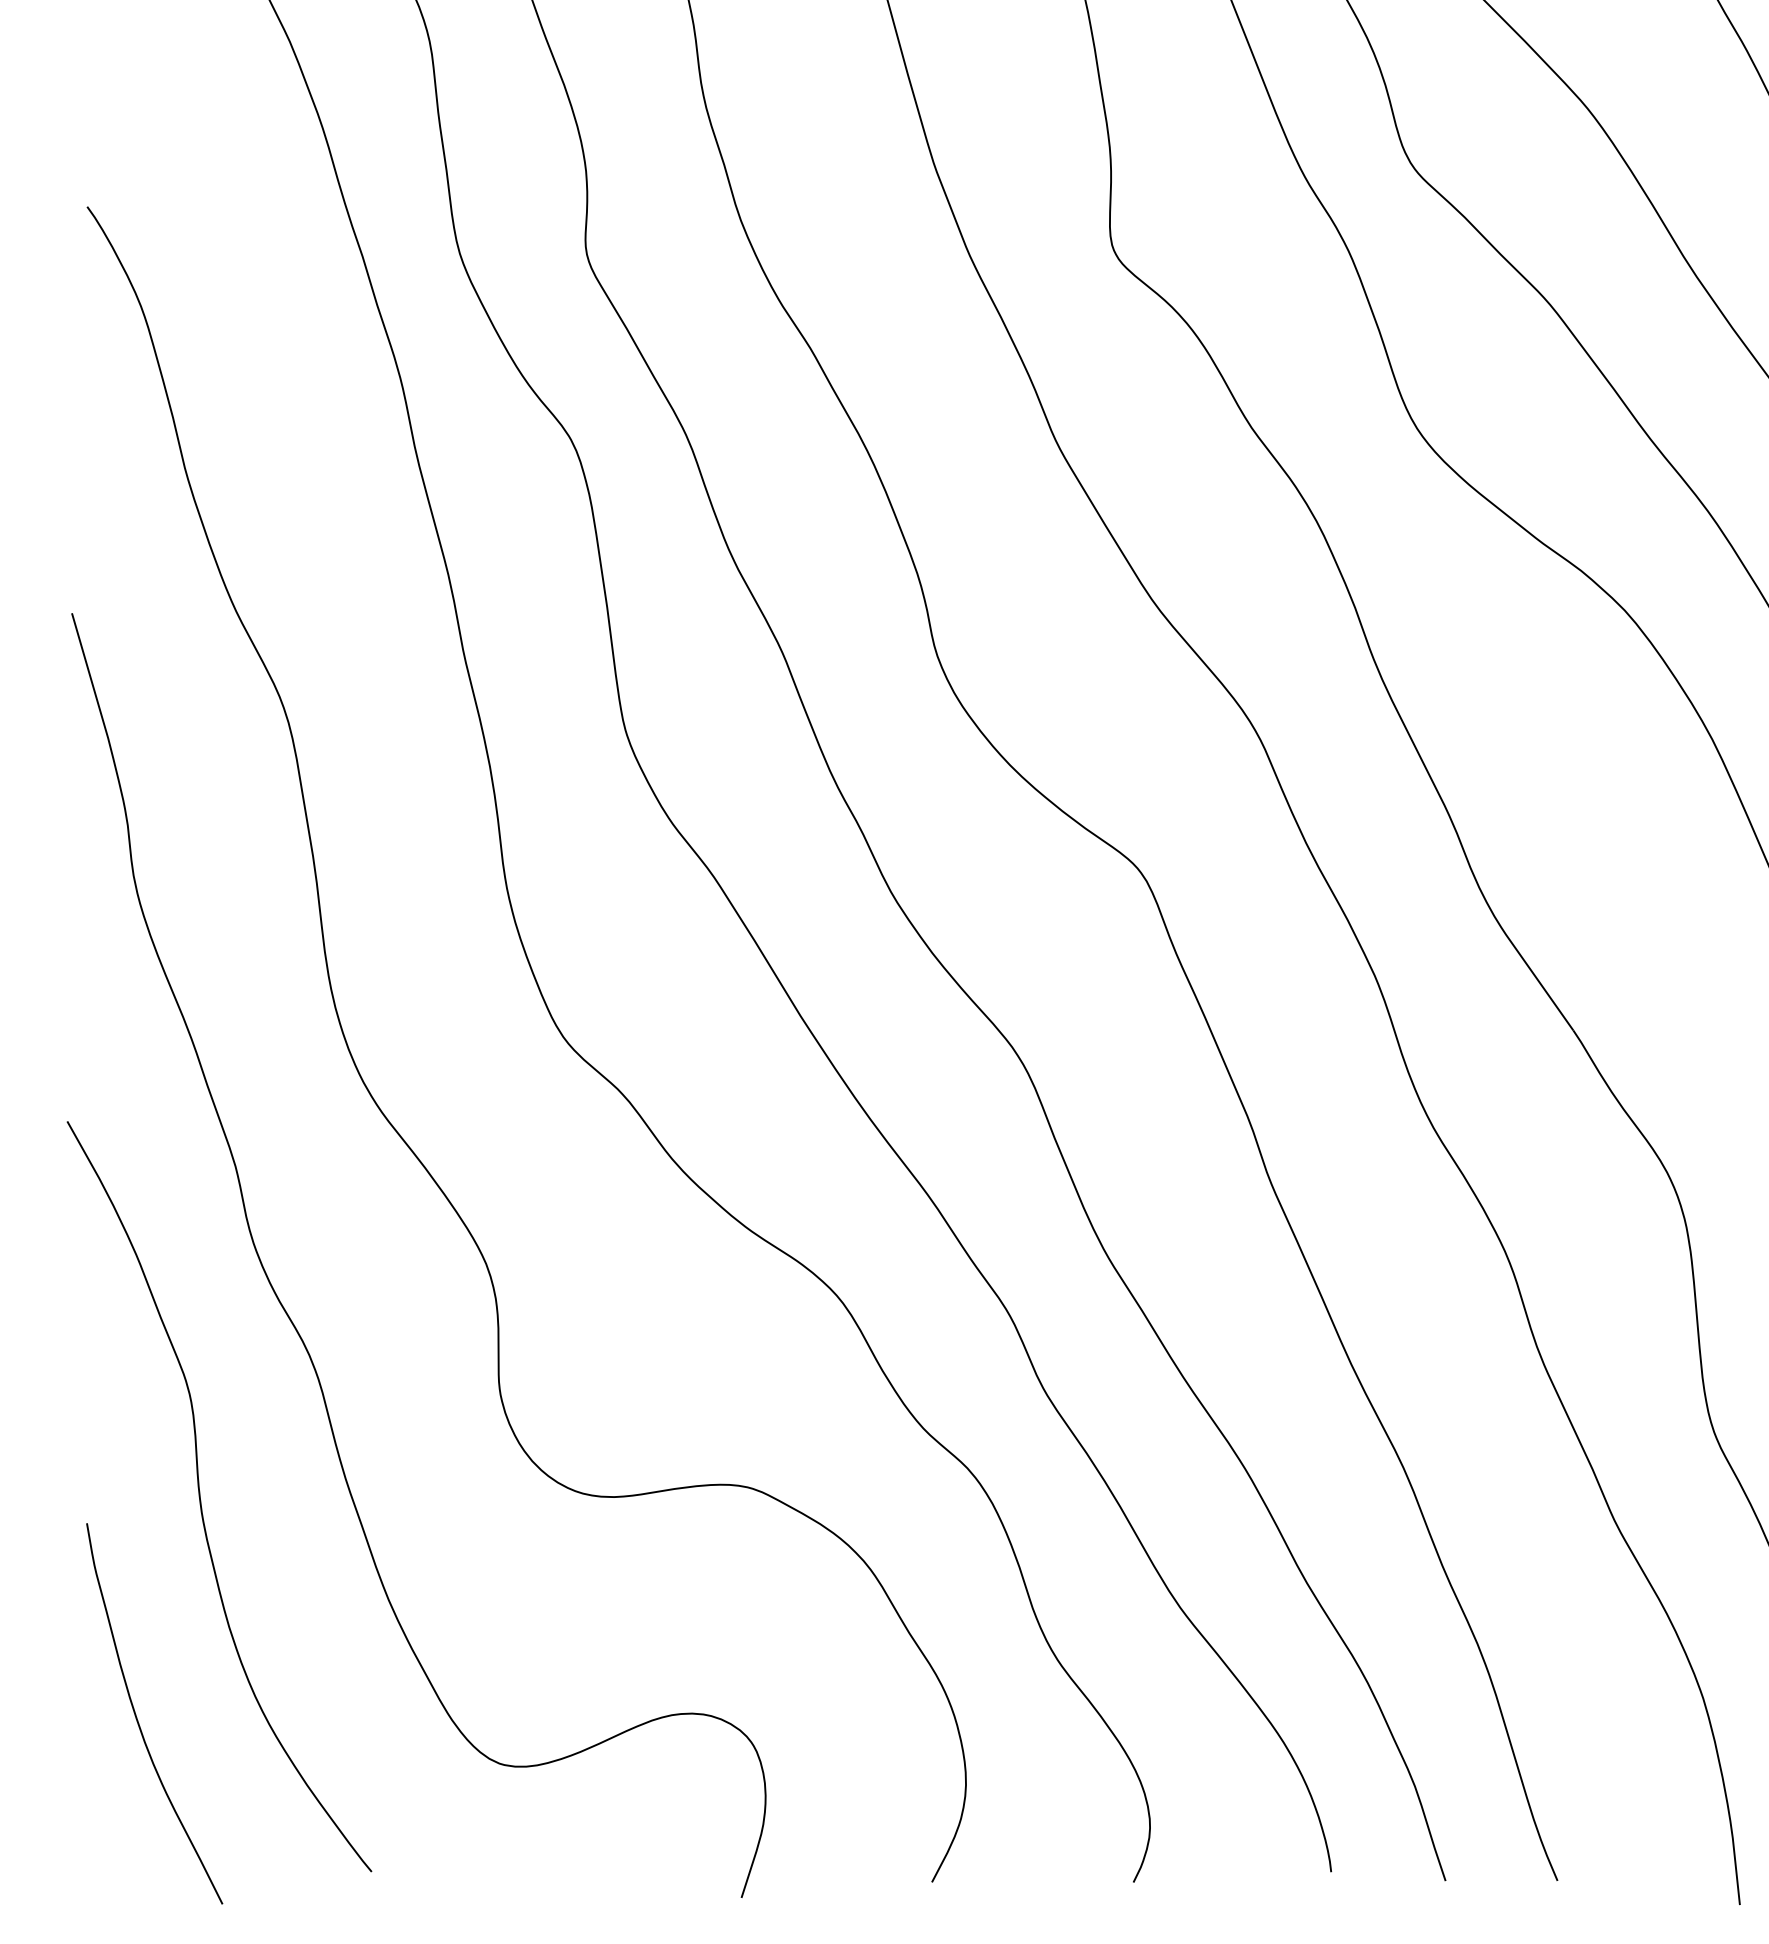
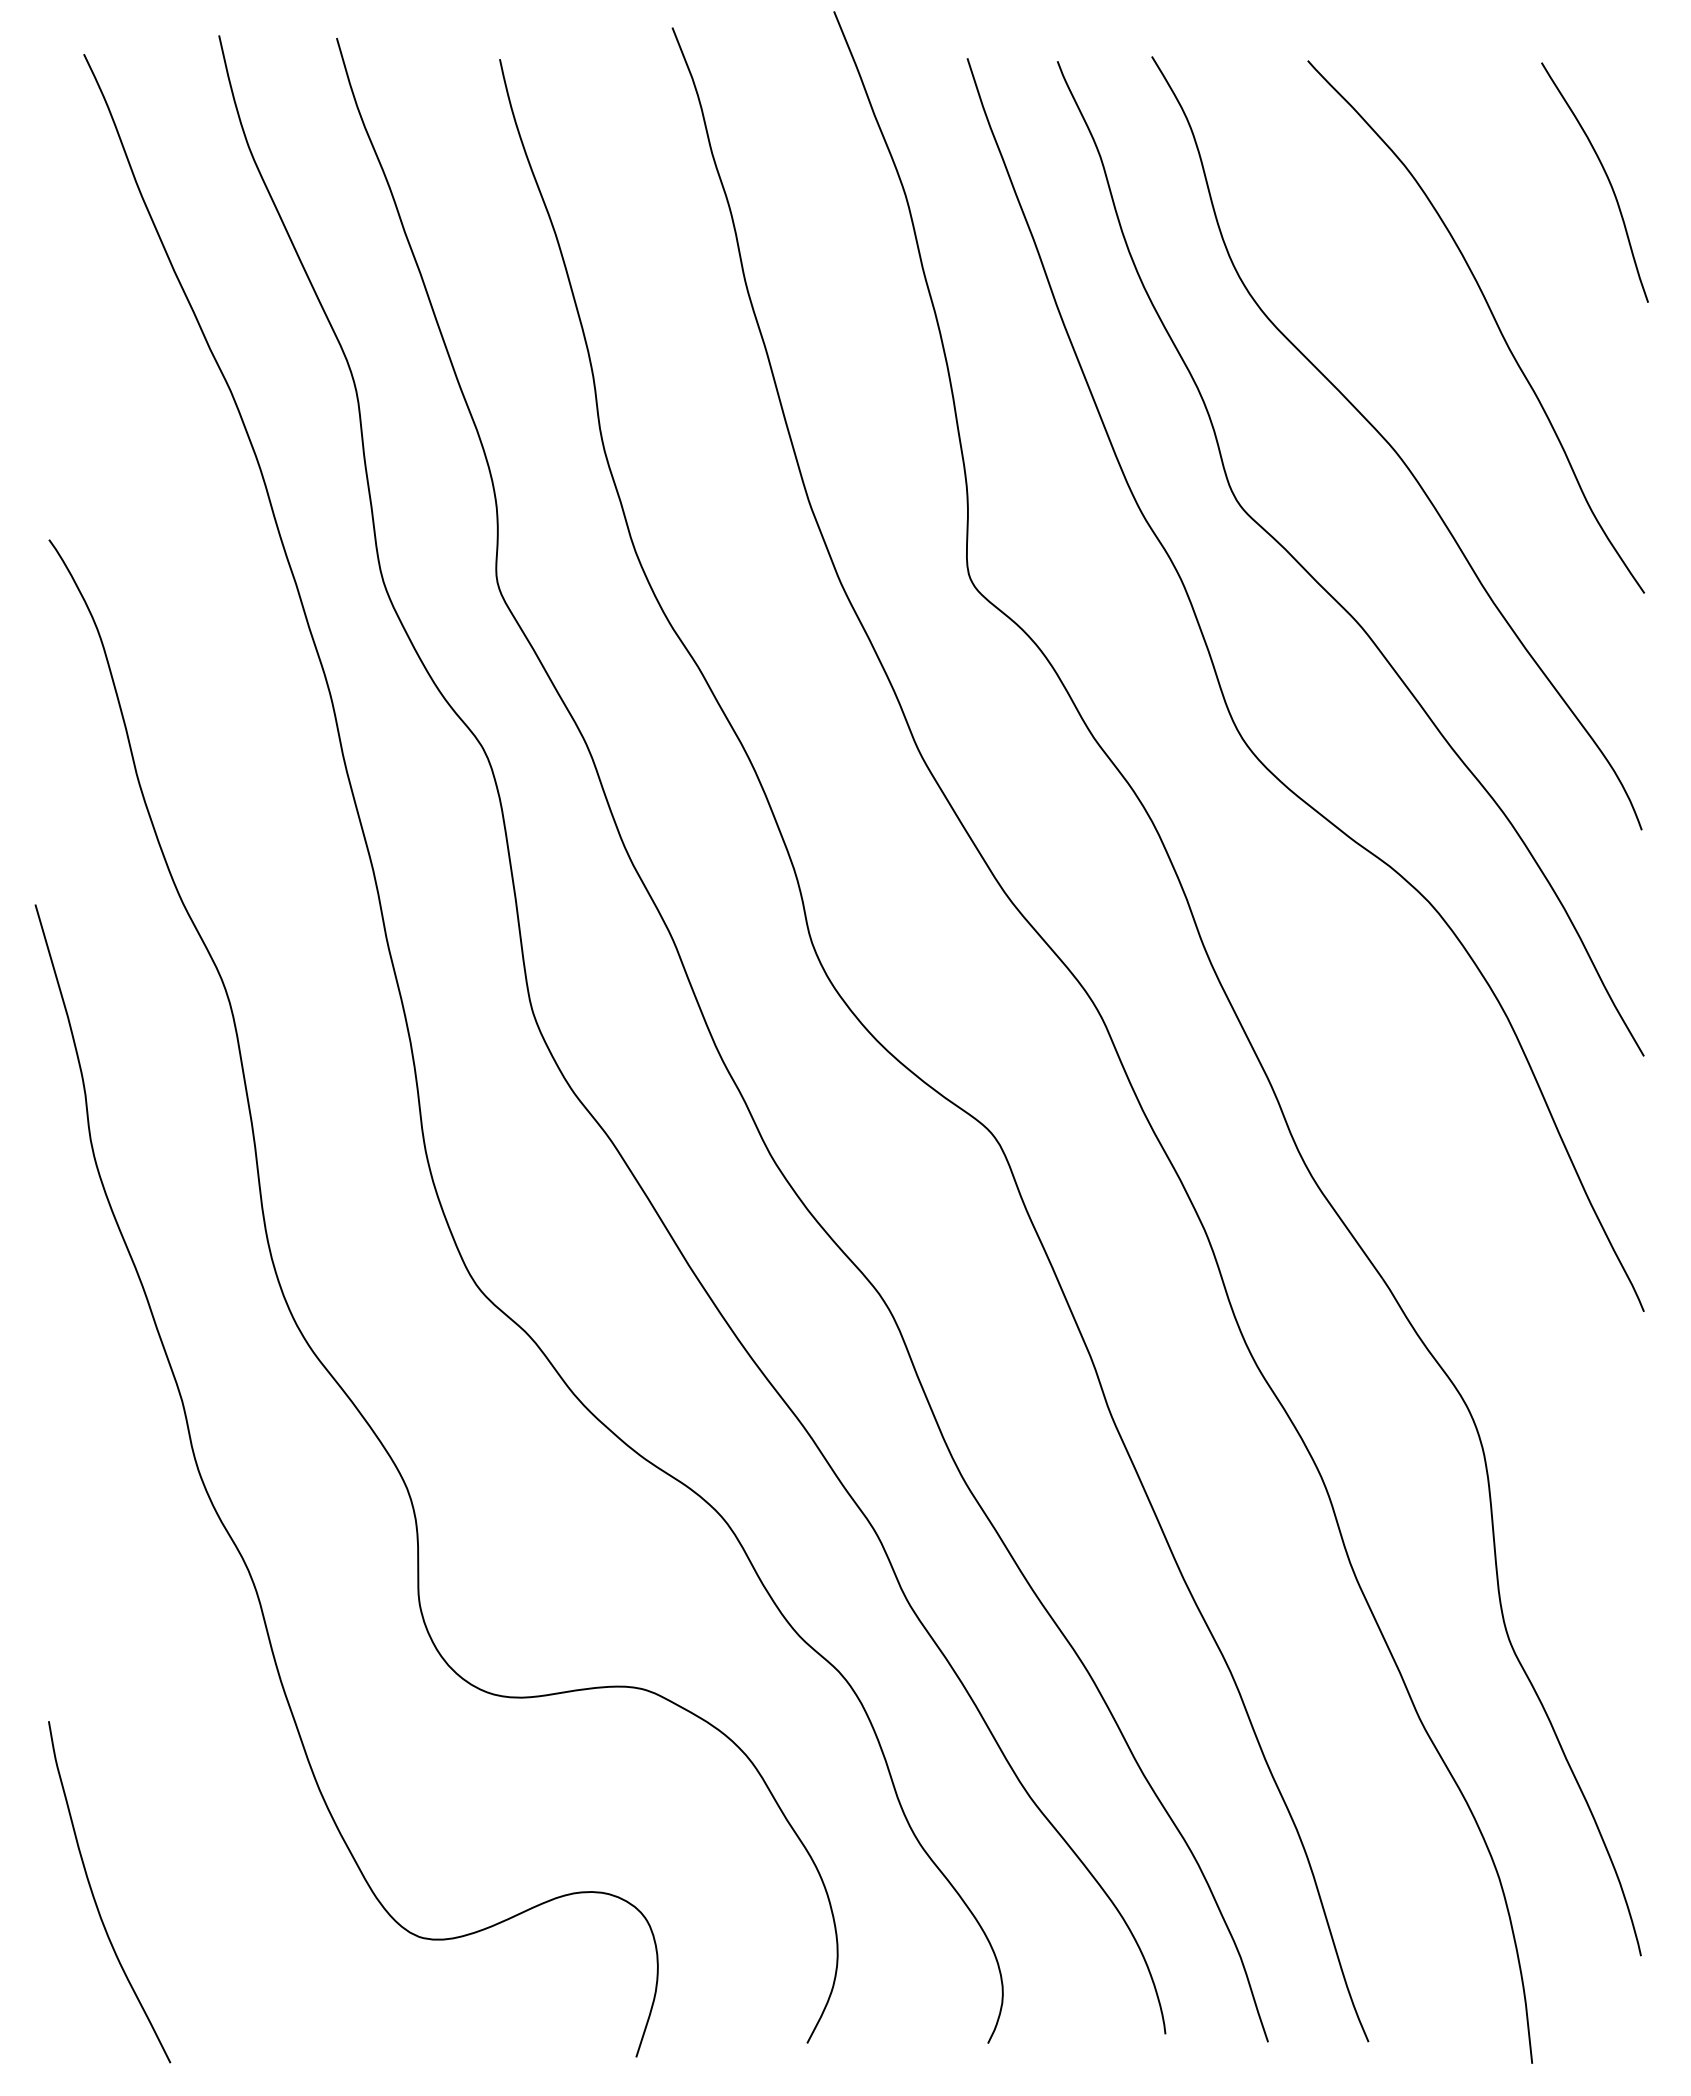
curve: (201, 1497) -> (151, 1698), removed

